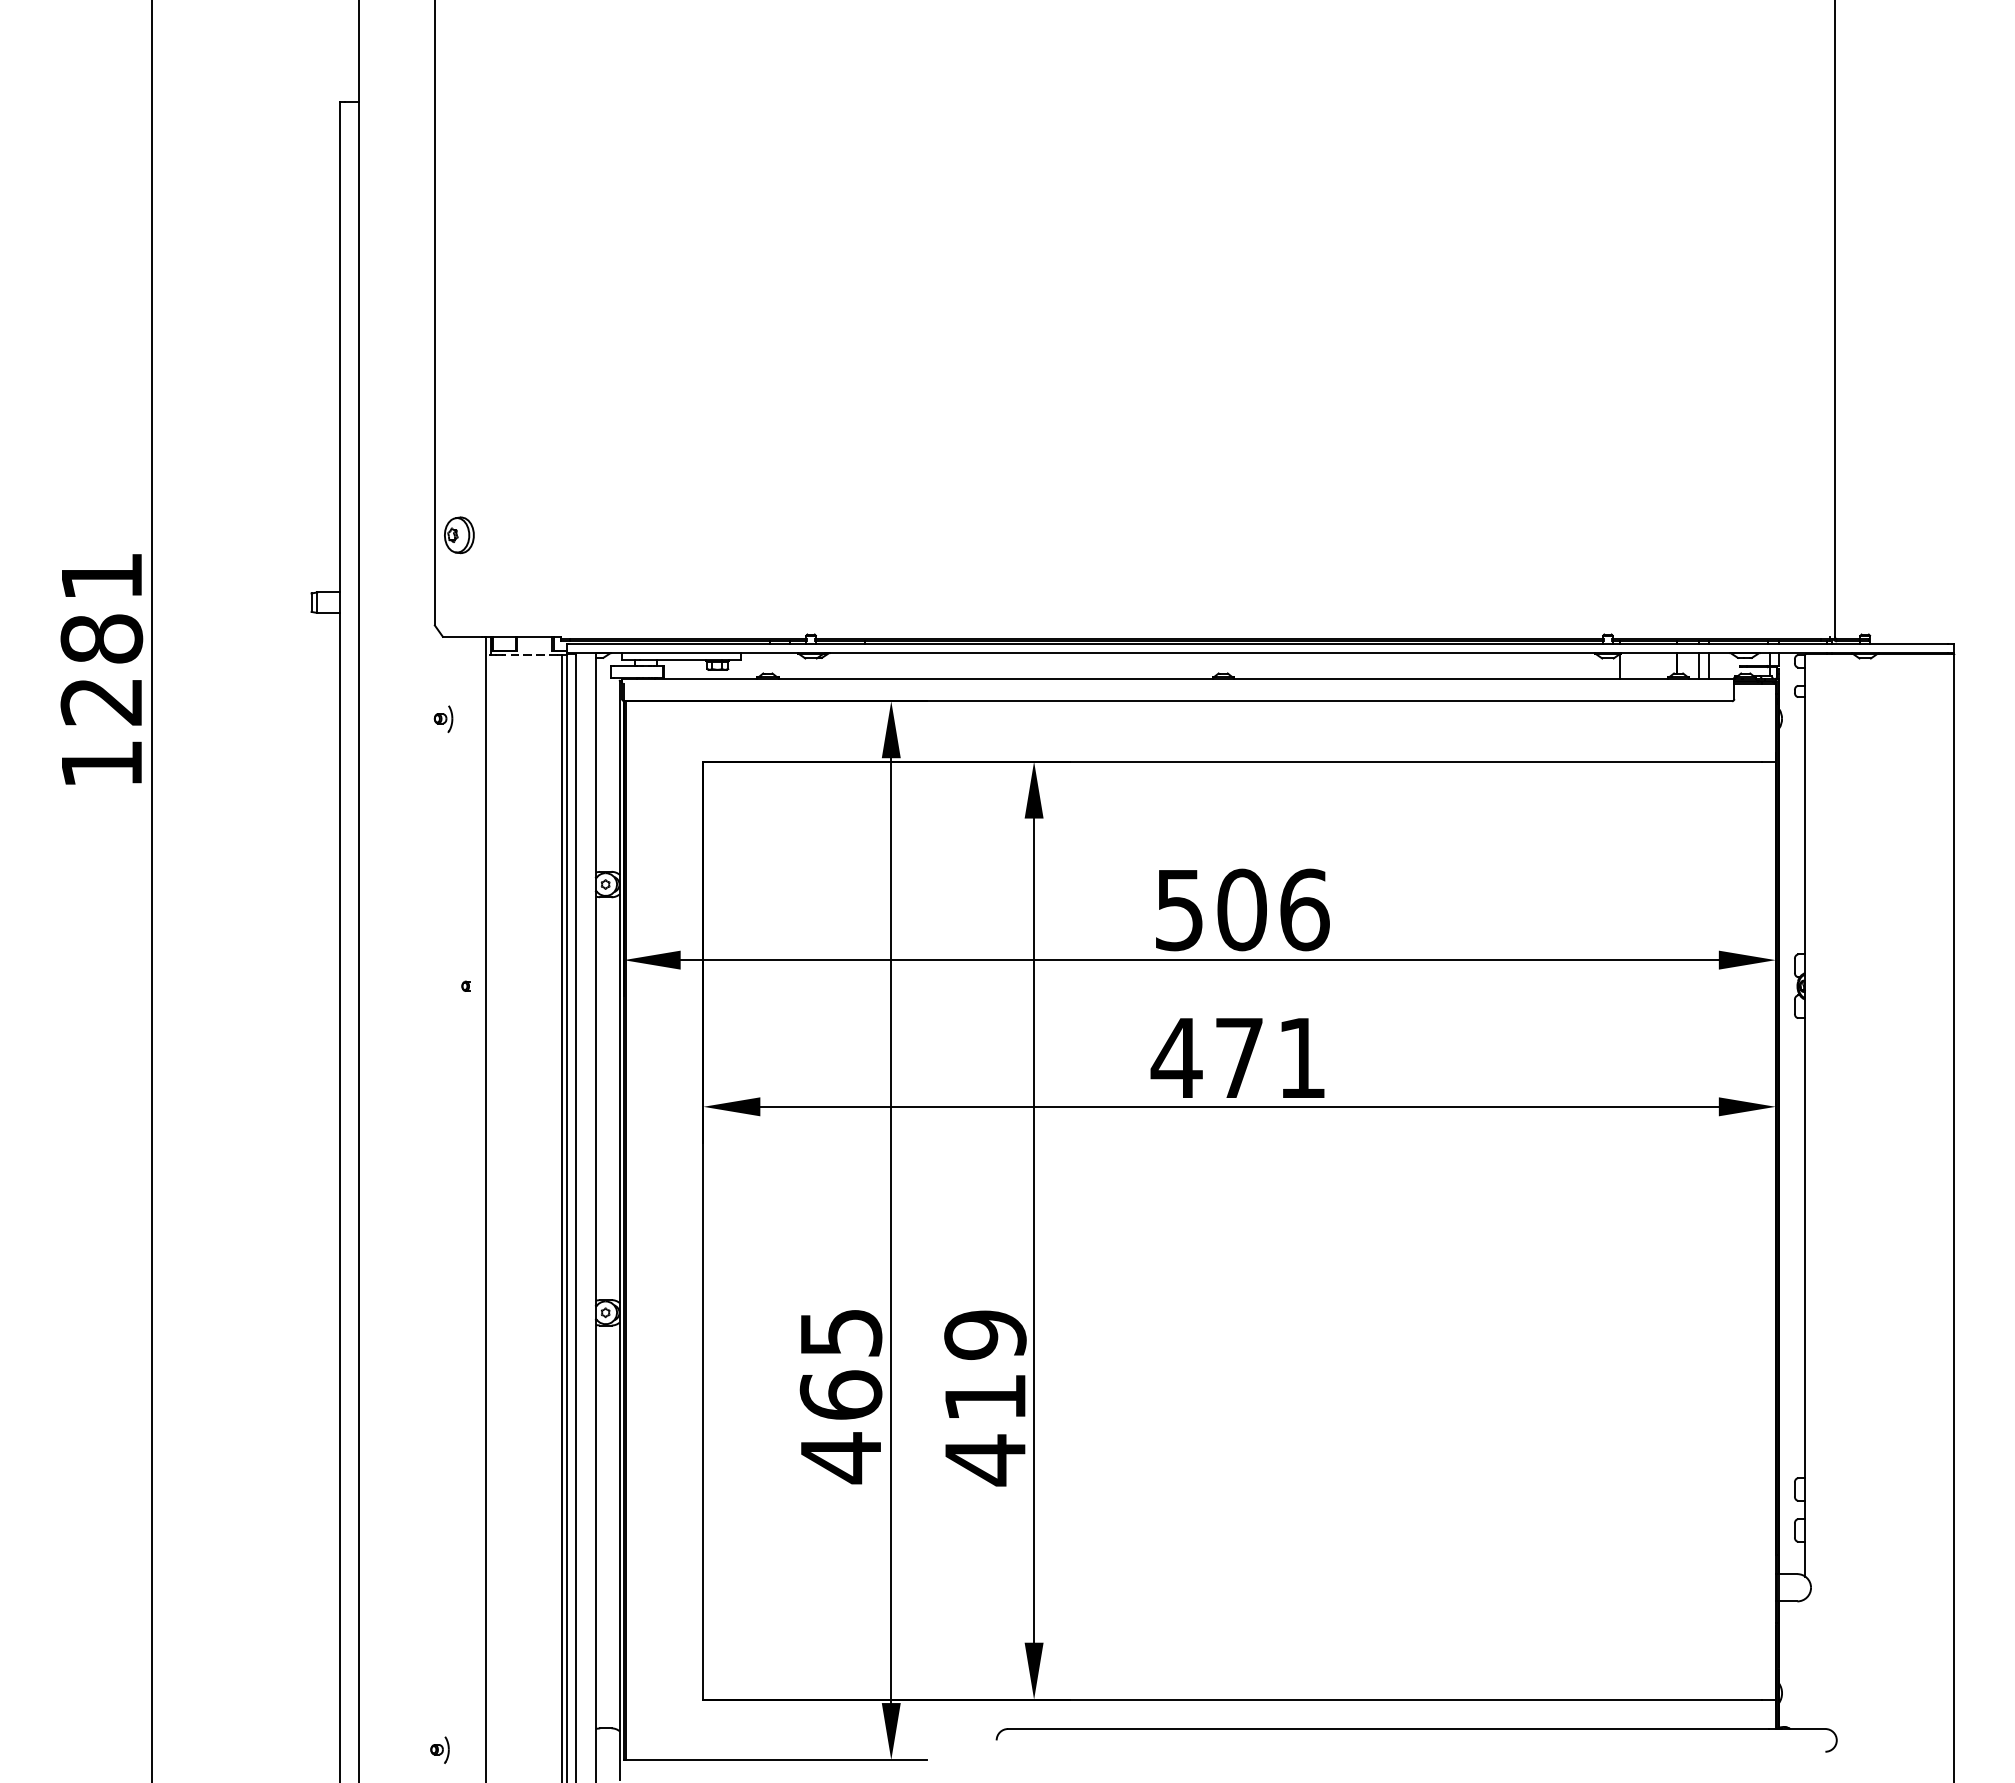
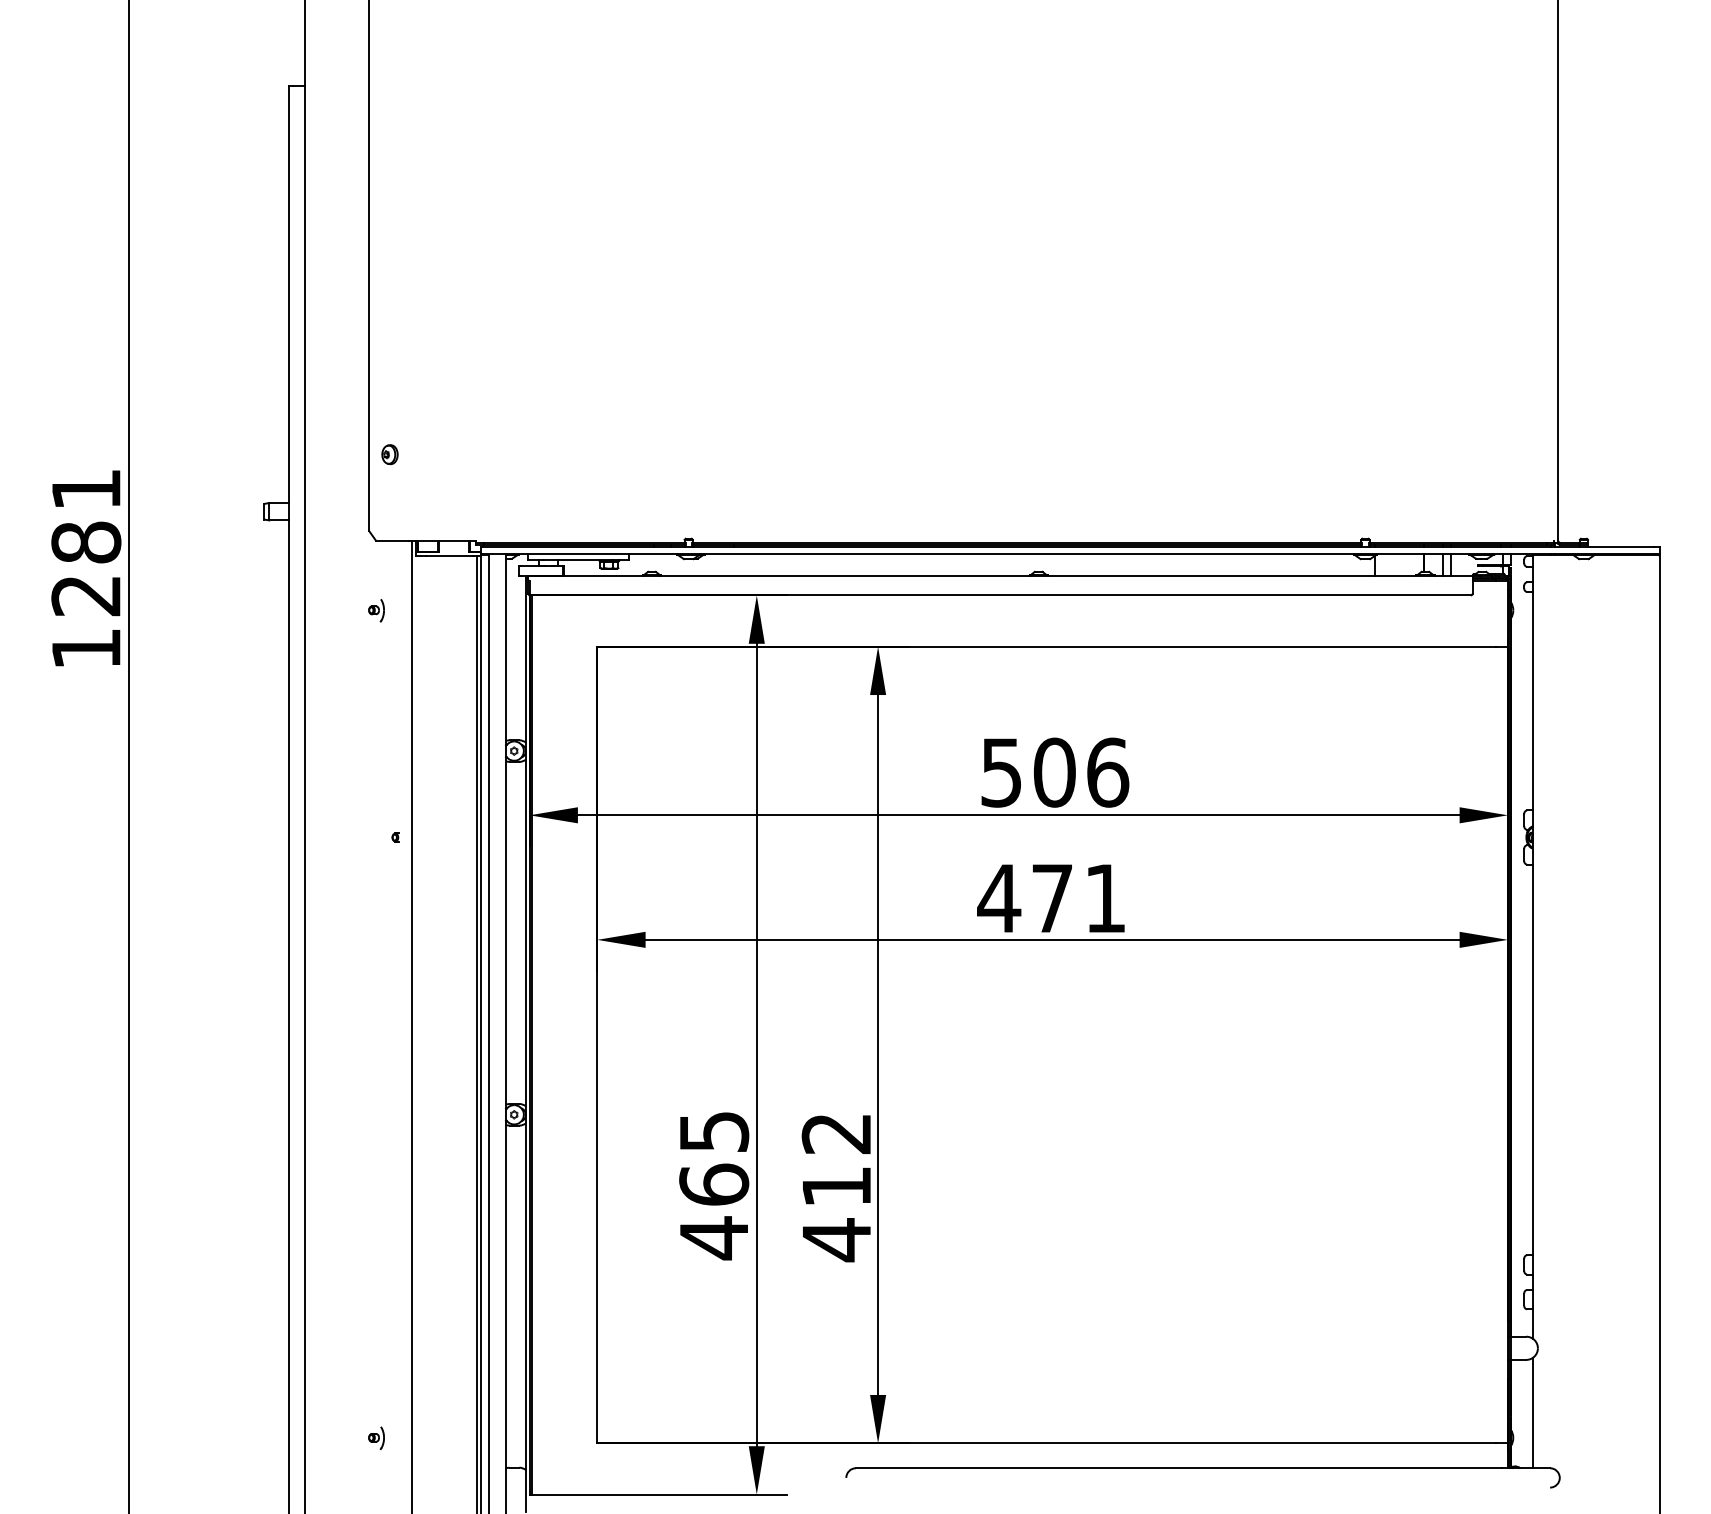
part: (458, 535) -> (389, 454), size x0.62
line: (529, 655) -> (449, 556), dashed -> solid
text: (985, 1334) -> (836, 1133), 419 -> 412
line: (1805, 1663) -> (1533, 1412), added
part: (439, 1749) -> (376, 1437), moved

